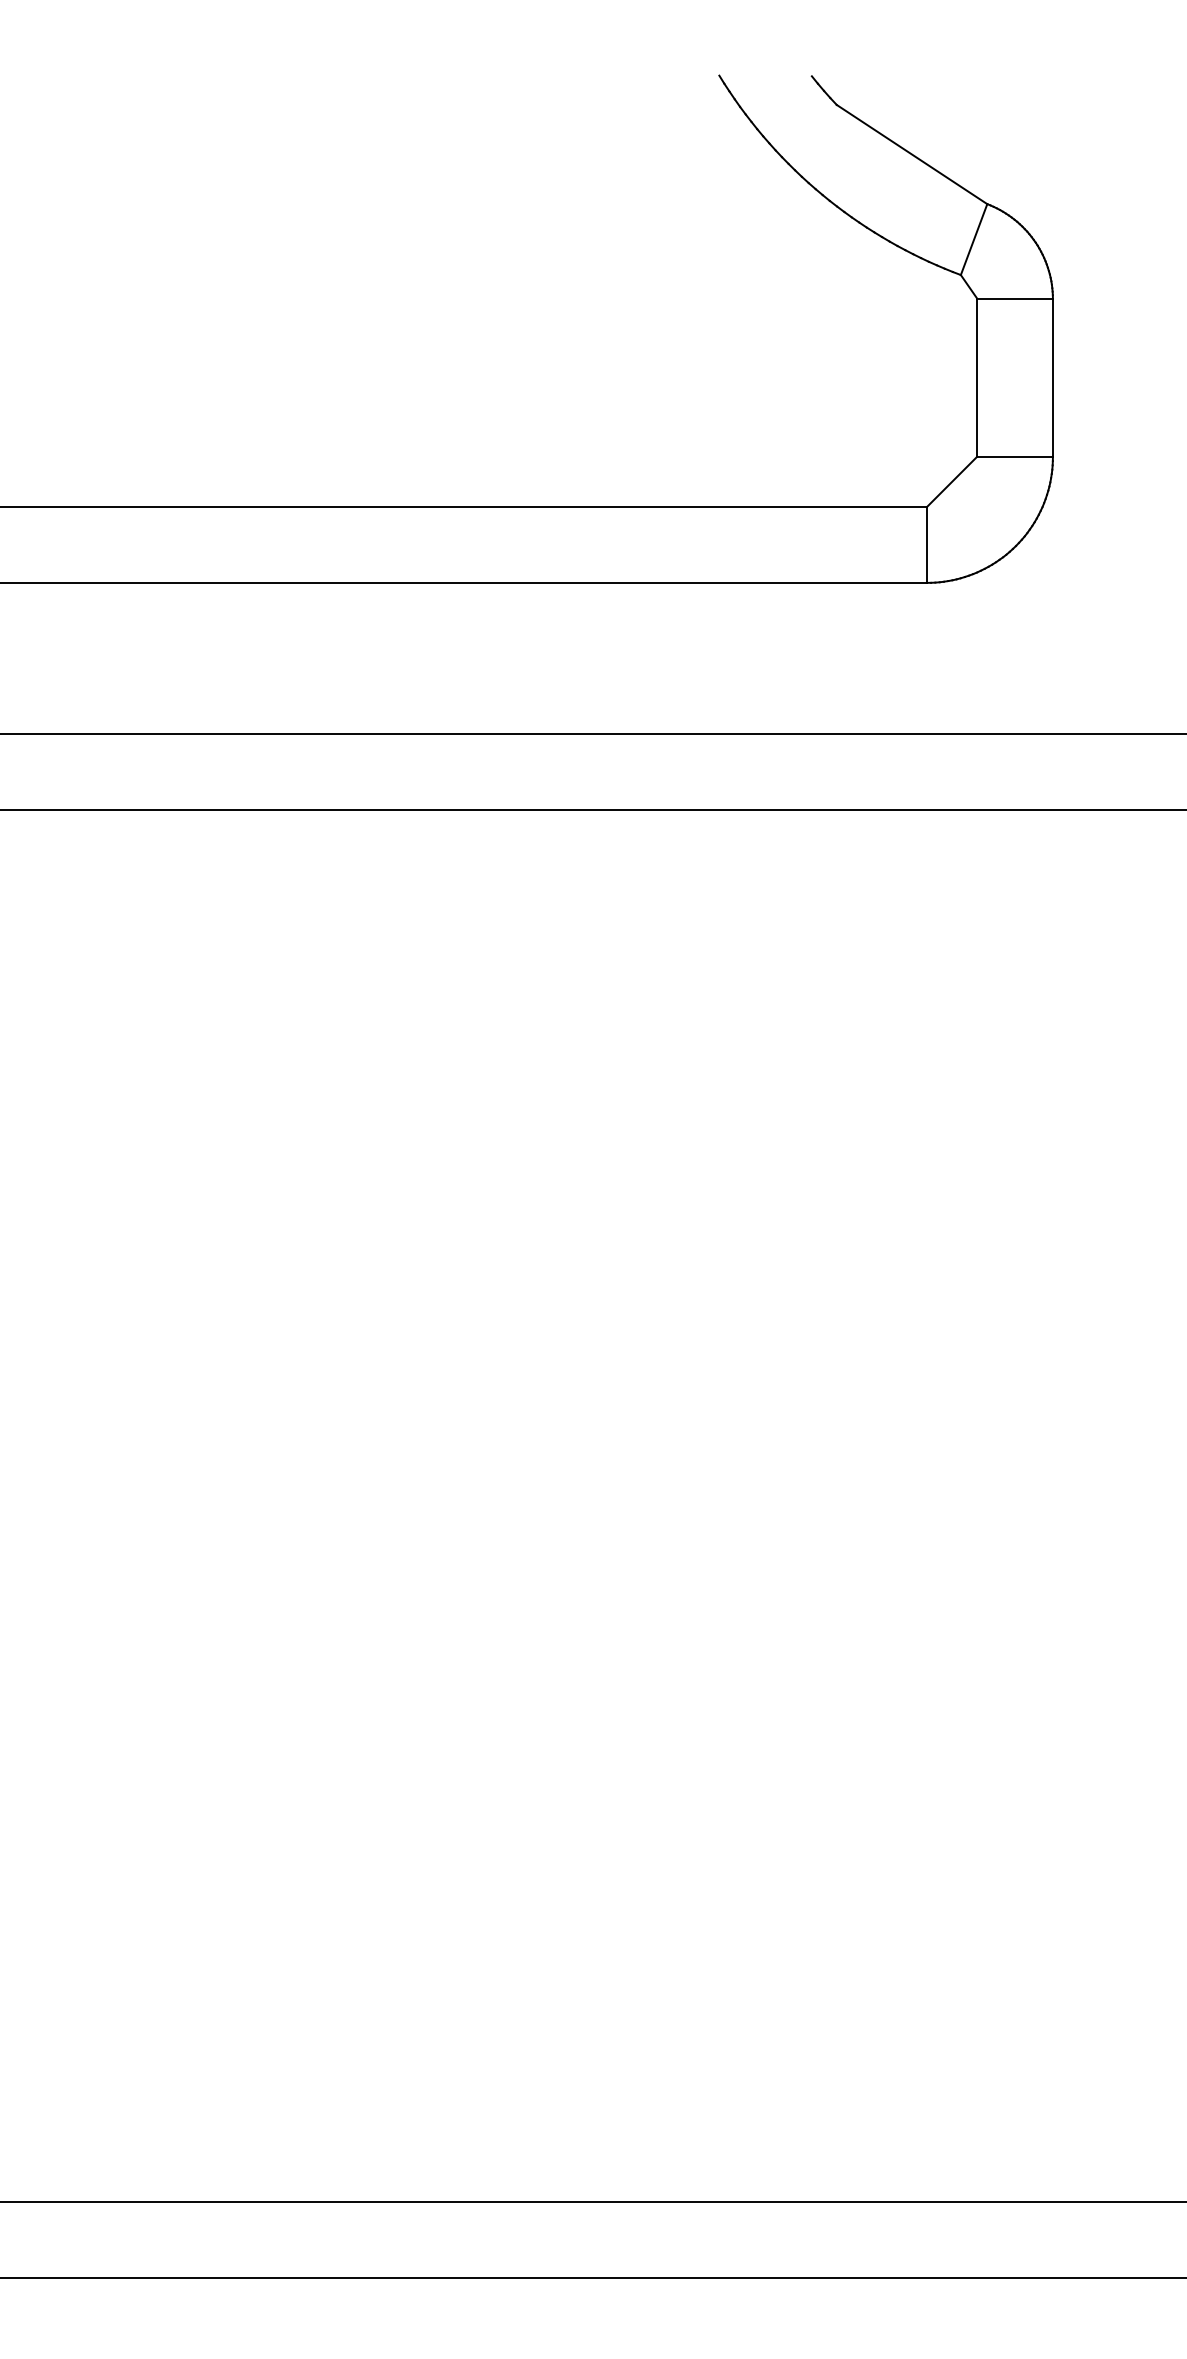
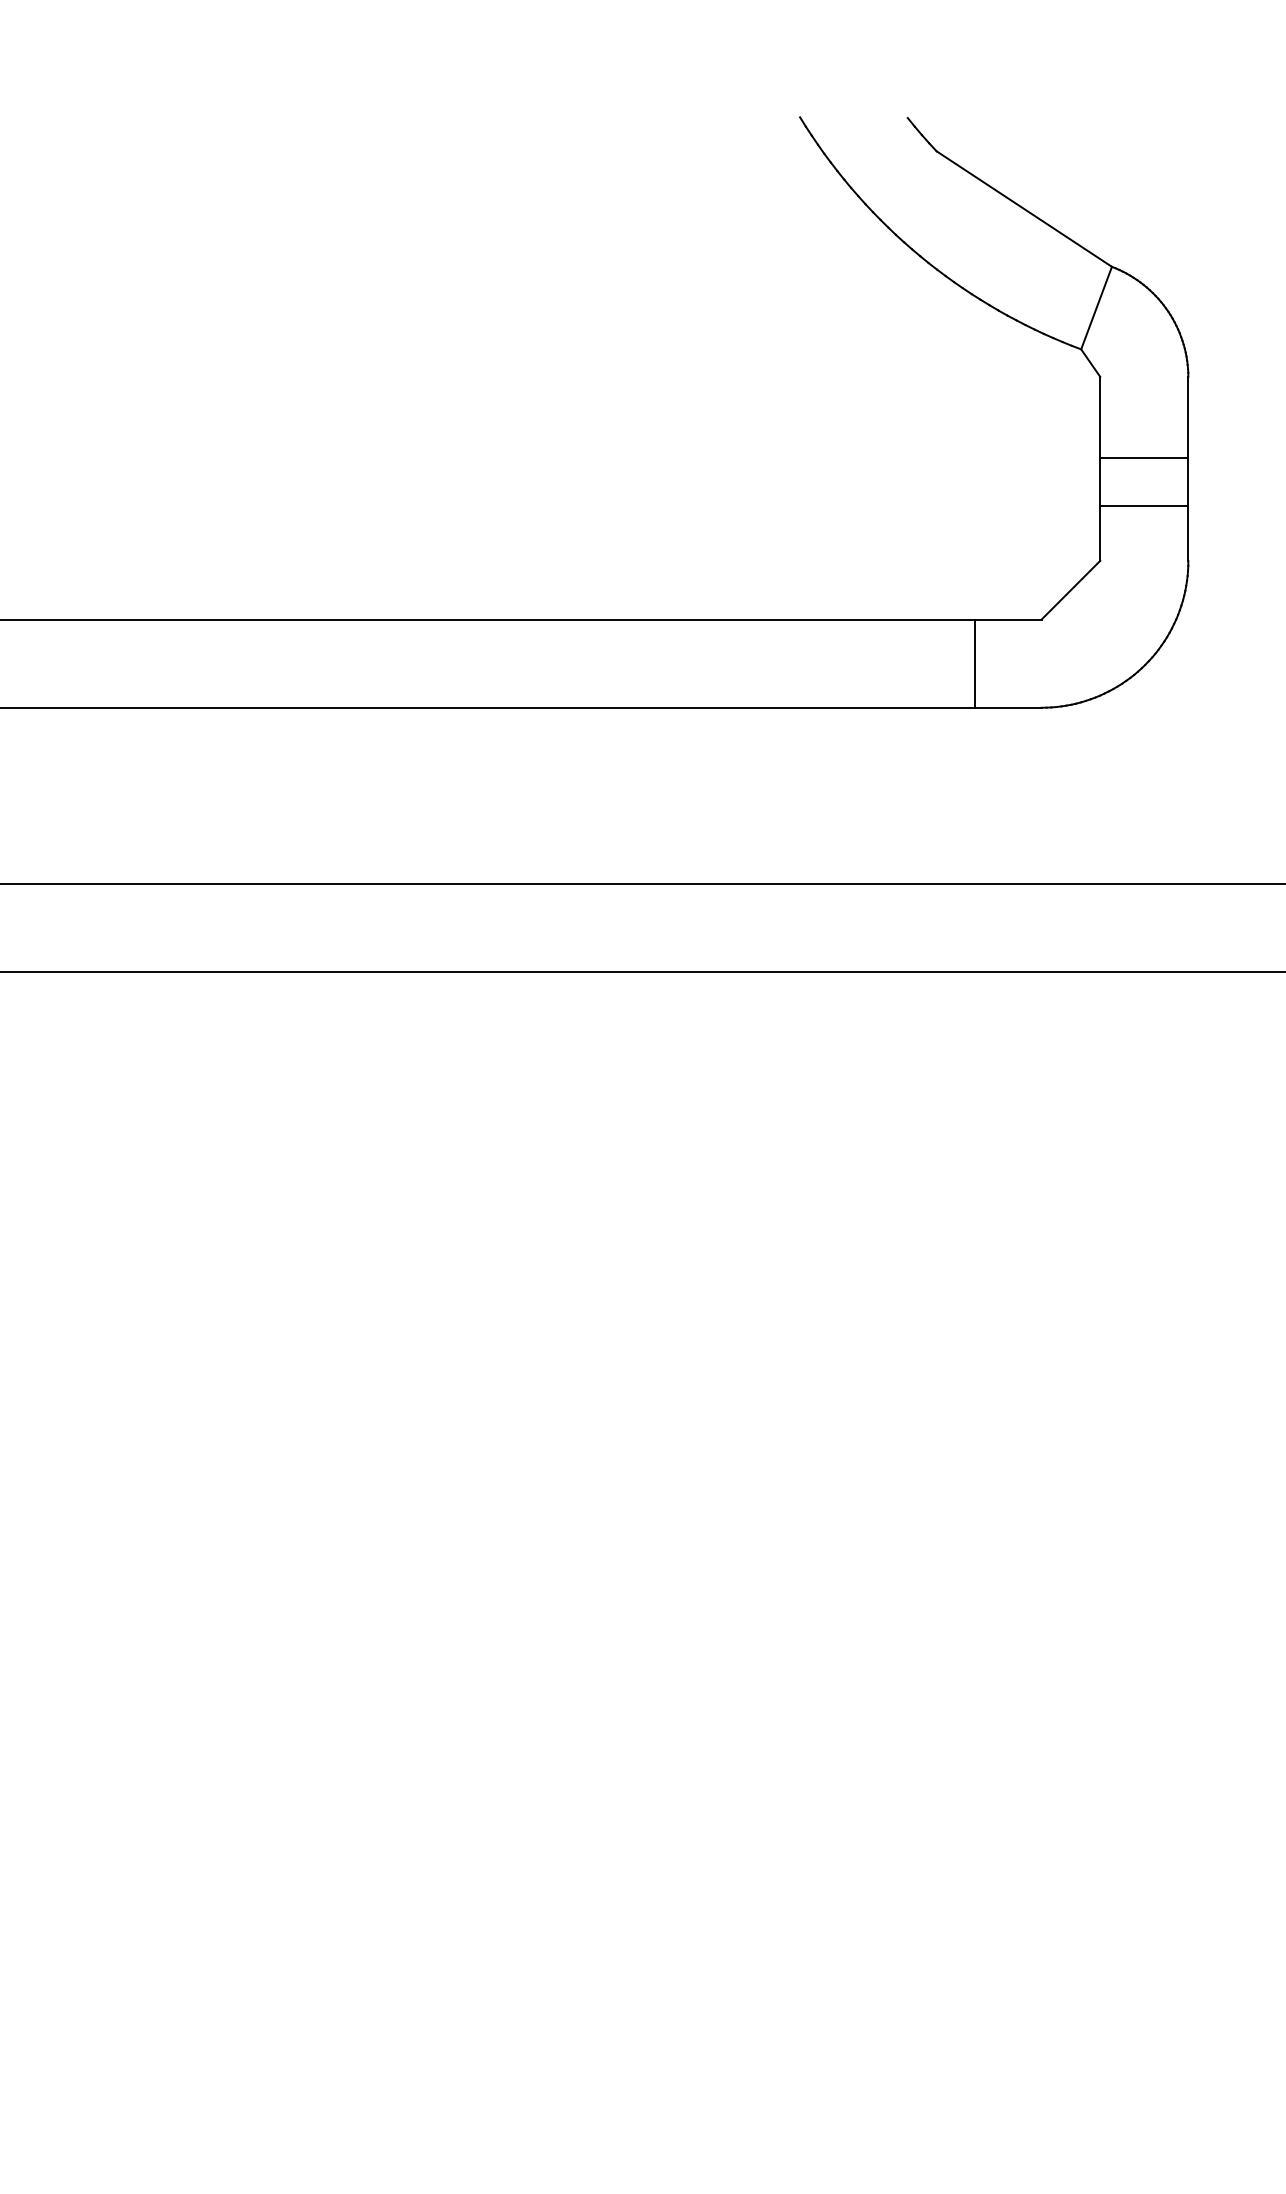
line: (1014, 298) -> (1143, 458), moved
line: (1014, 456) -> (1143, 505), moved
line: (926, 544) -> (974, 663), moved

